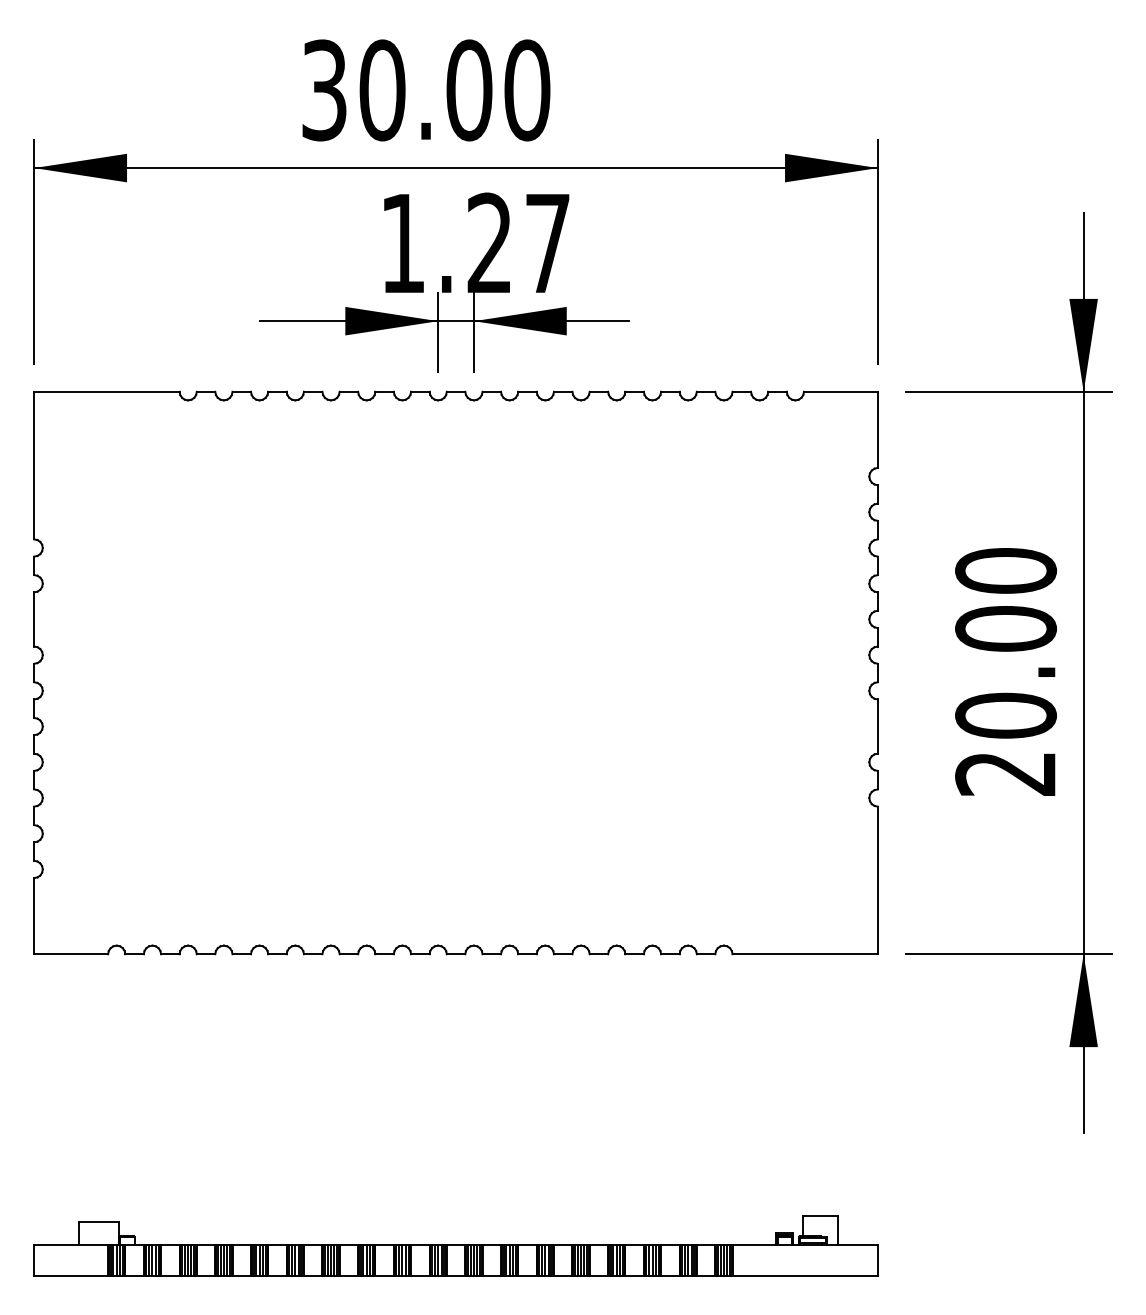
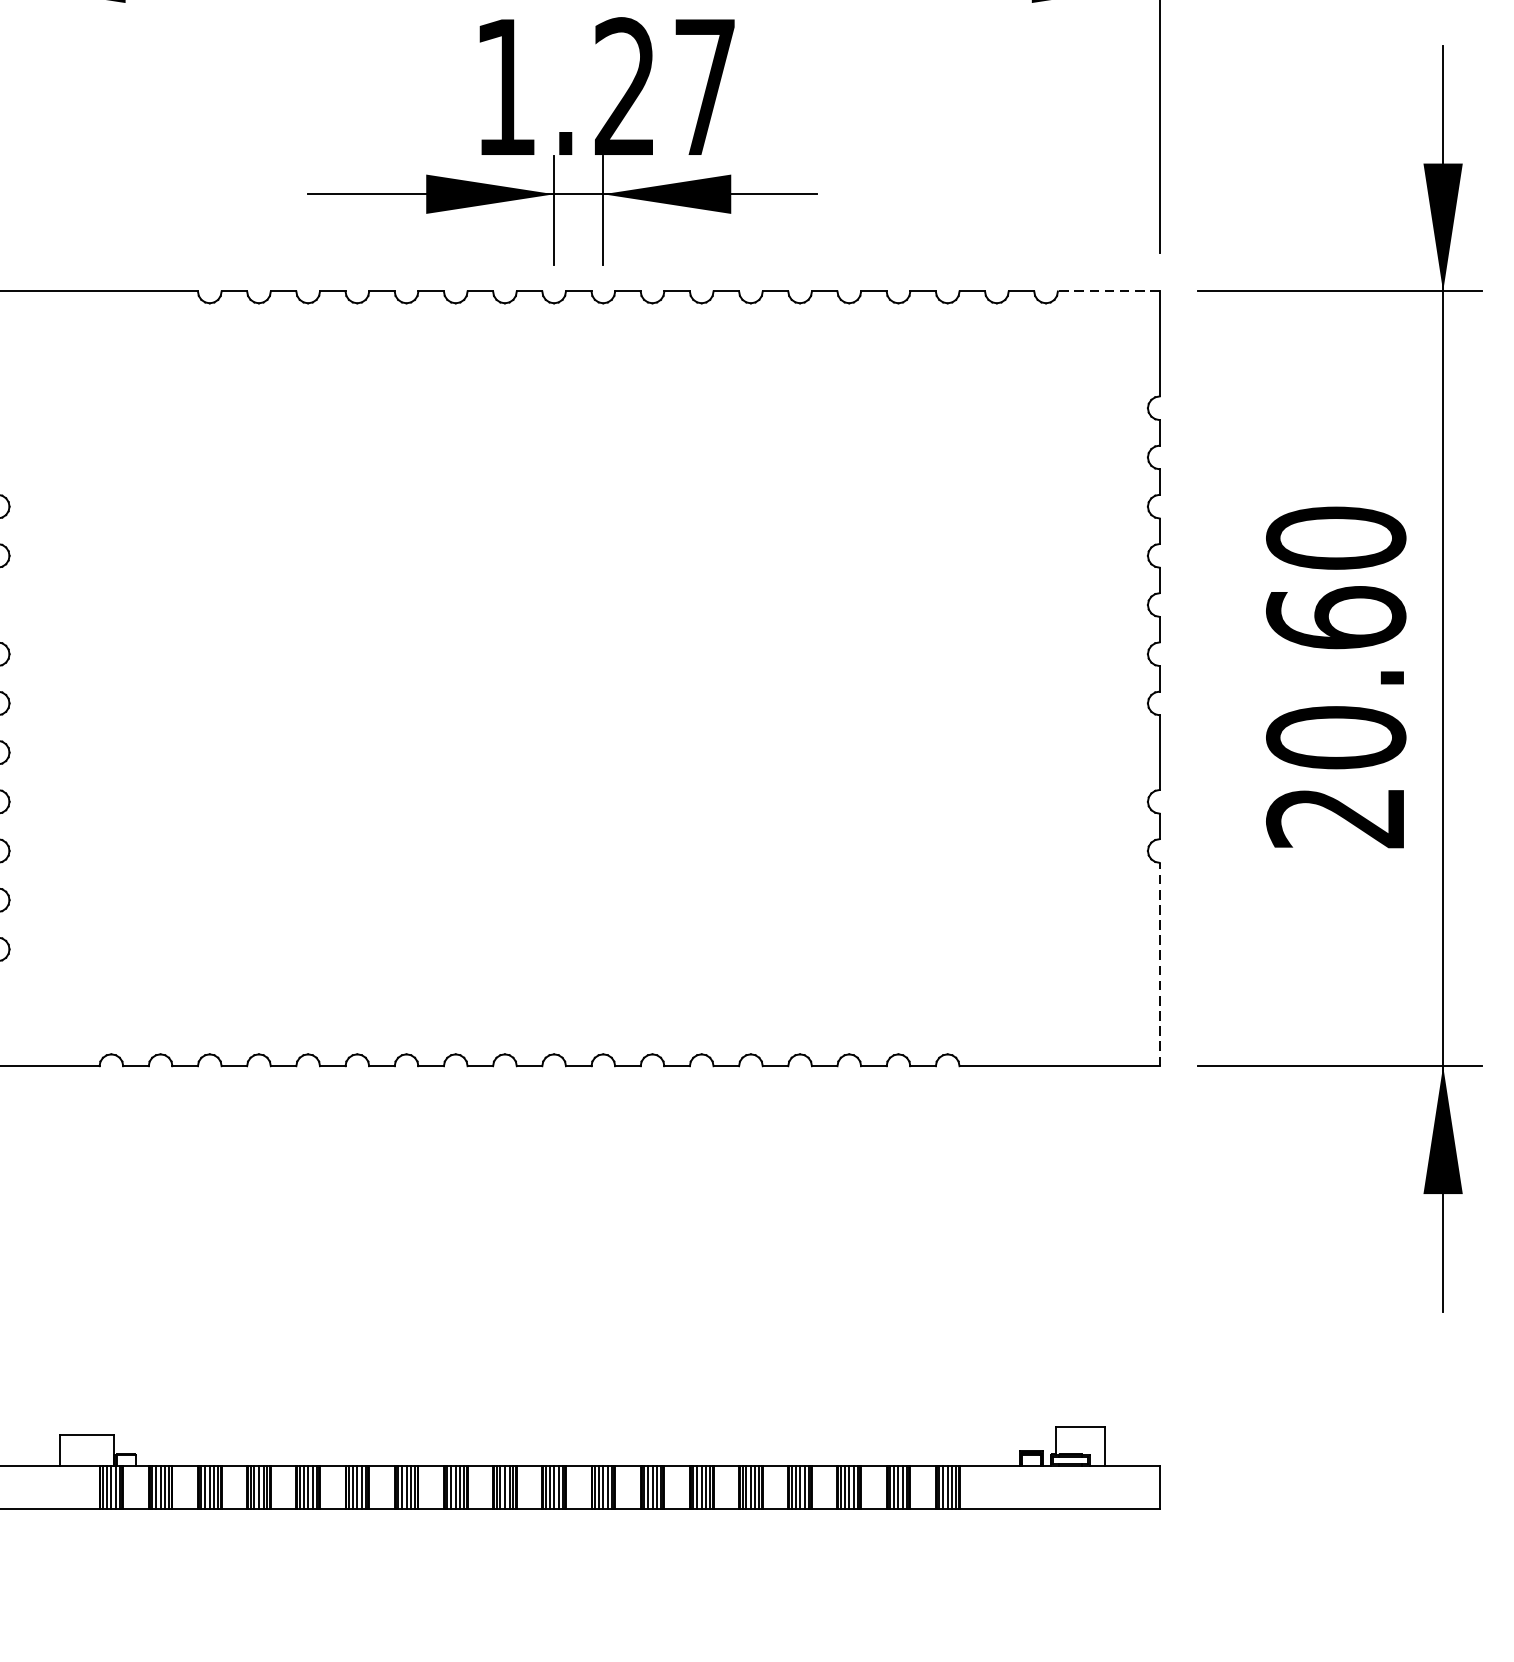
line: (840, 391) -> (1108, 291), solid -> dashed
text: (1005, 628) -> (1335, 617), 20.00 -> 20.60
line: (877, 880) -> (1159, 964), solid -> dashed

